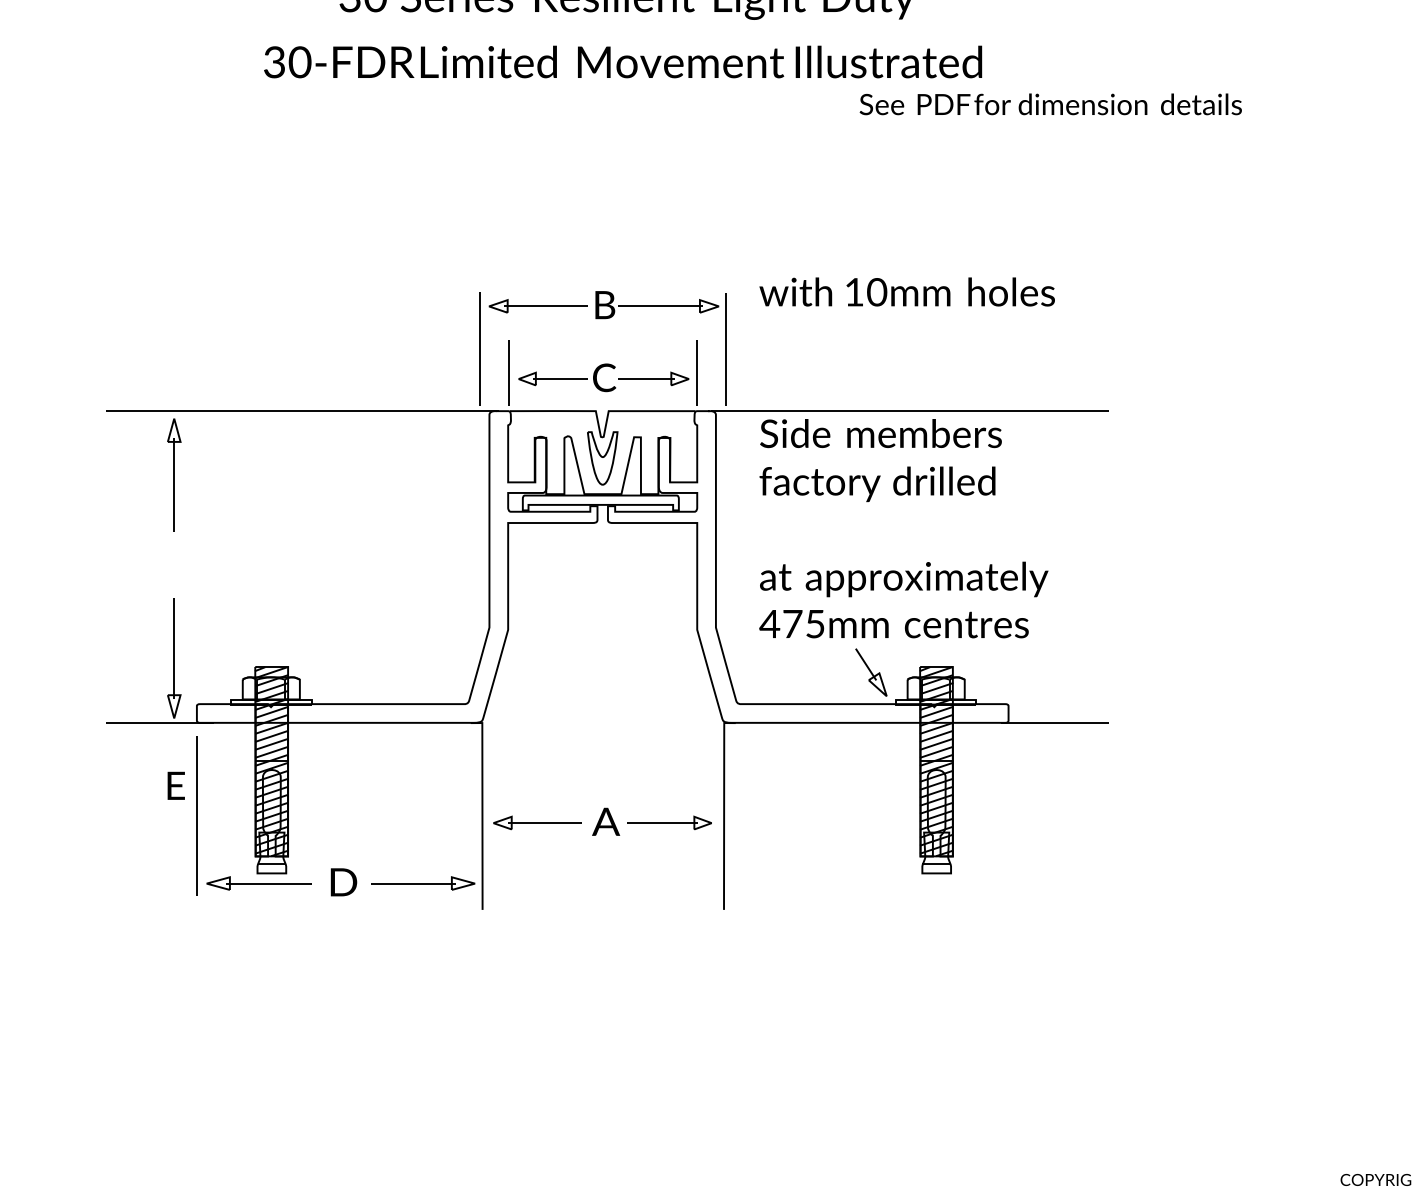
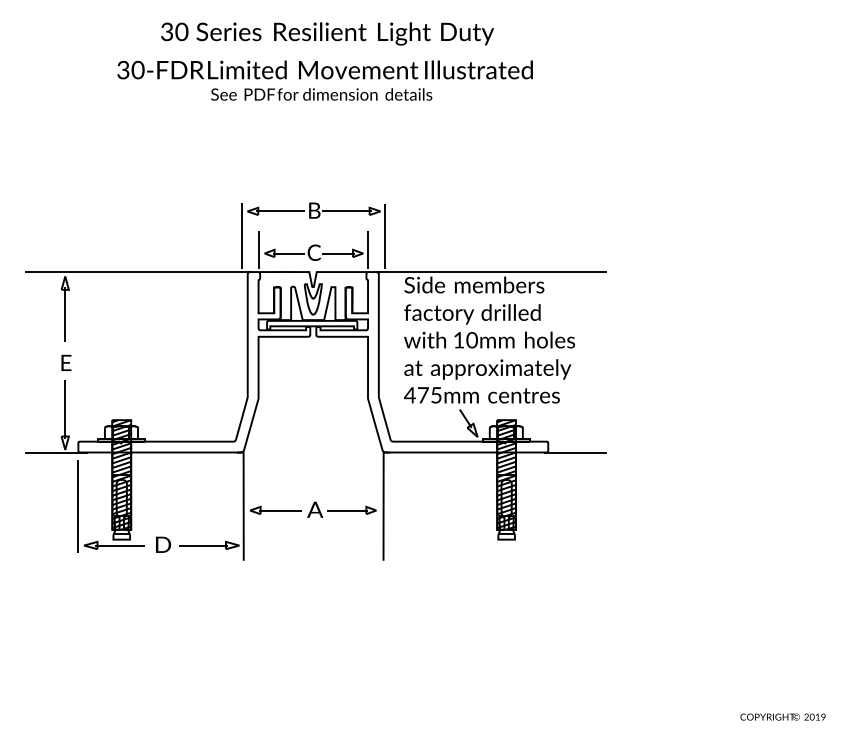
text: (1050, 104) -> (321, 94), moved
text: (907, 290) -> (489, 339), moved
text: (176, 785) -> (66, 362), moved

